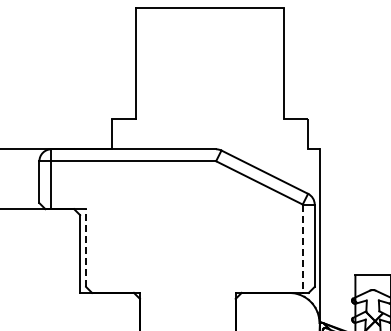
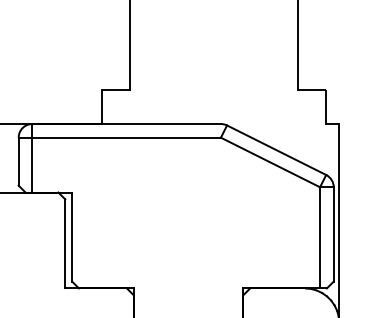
line: (86, 248) -> (72, 237), dashed -> solid
line: (302, 249) -> (319, 238), dashed -> solid

